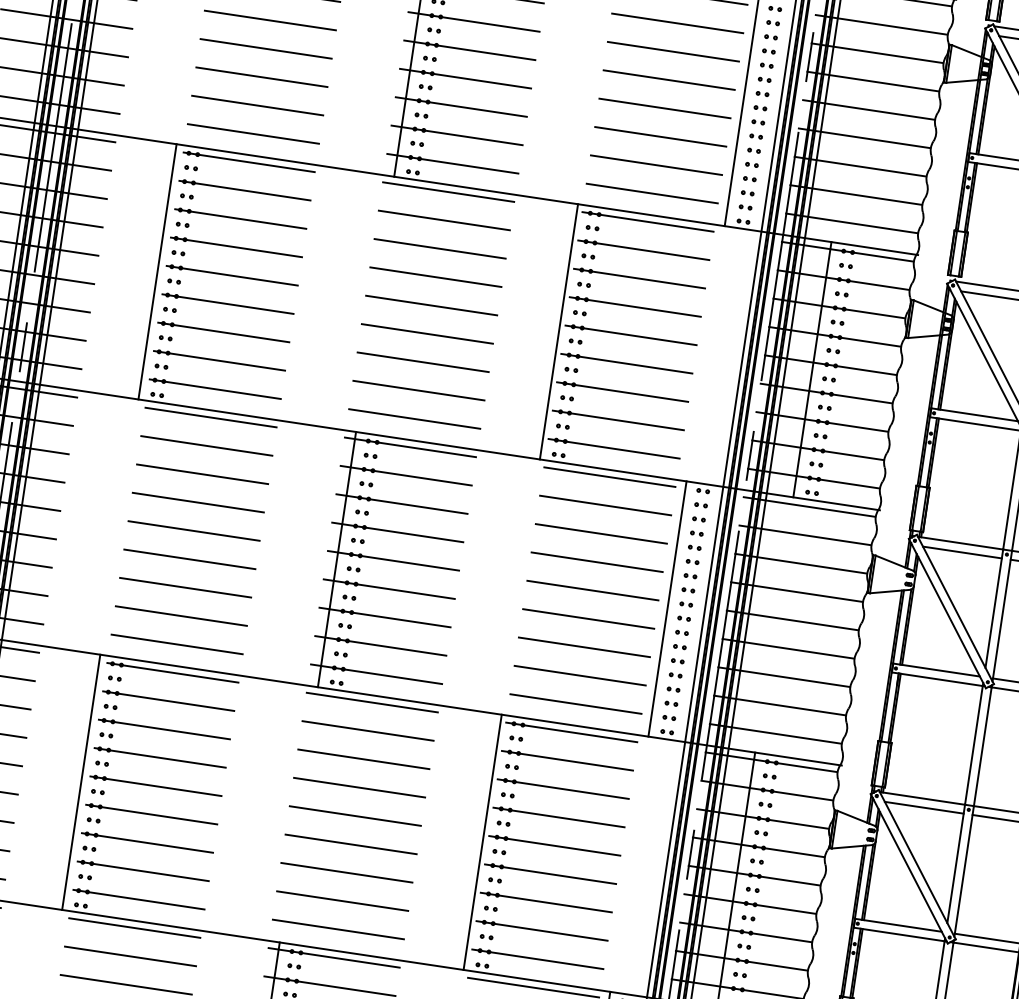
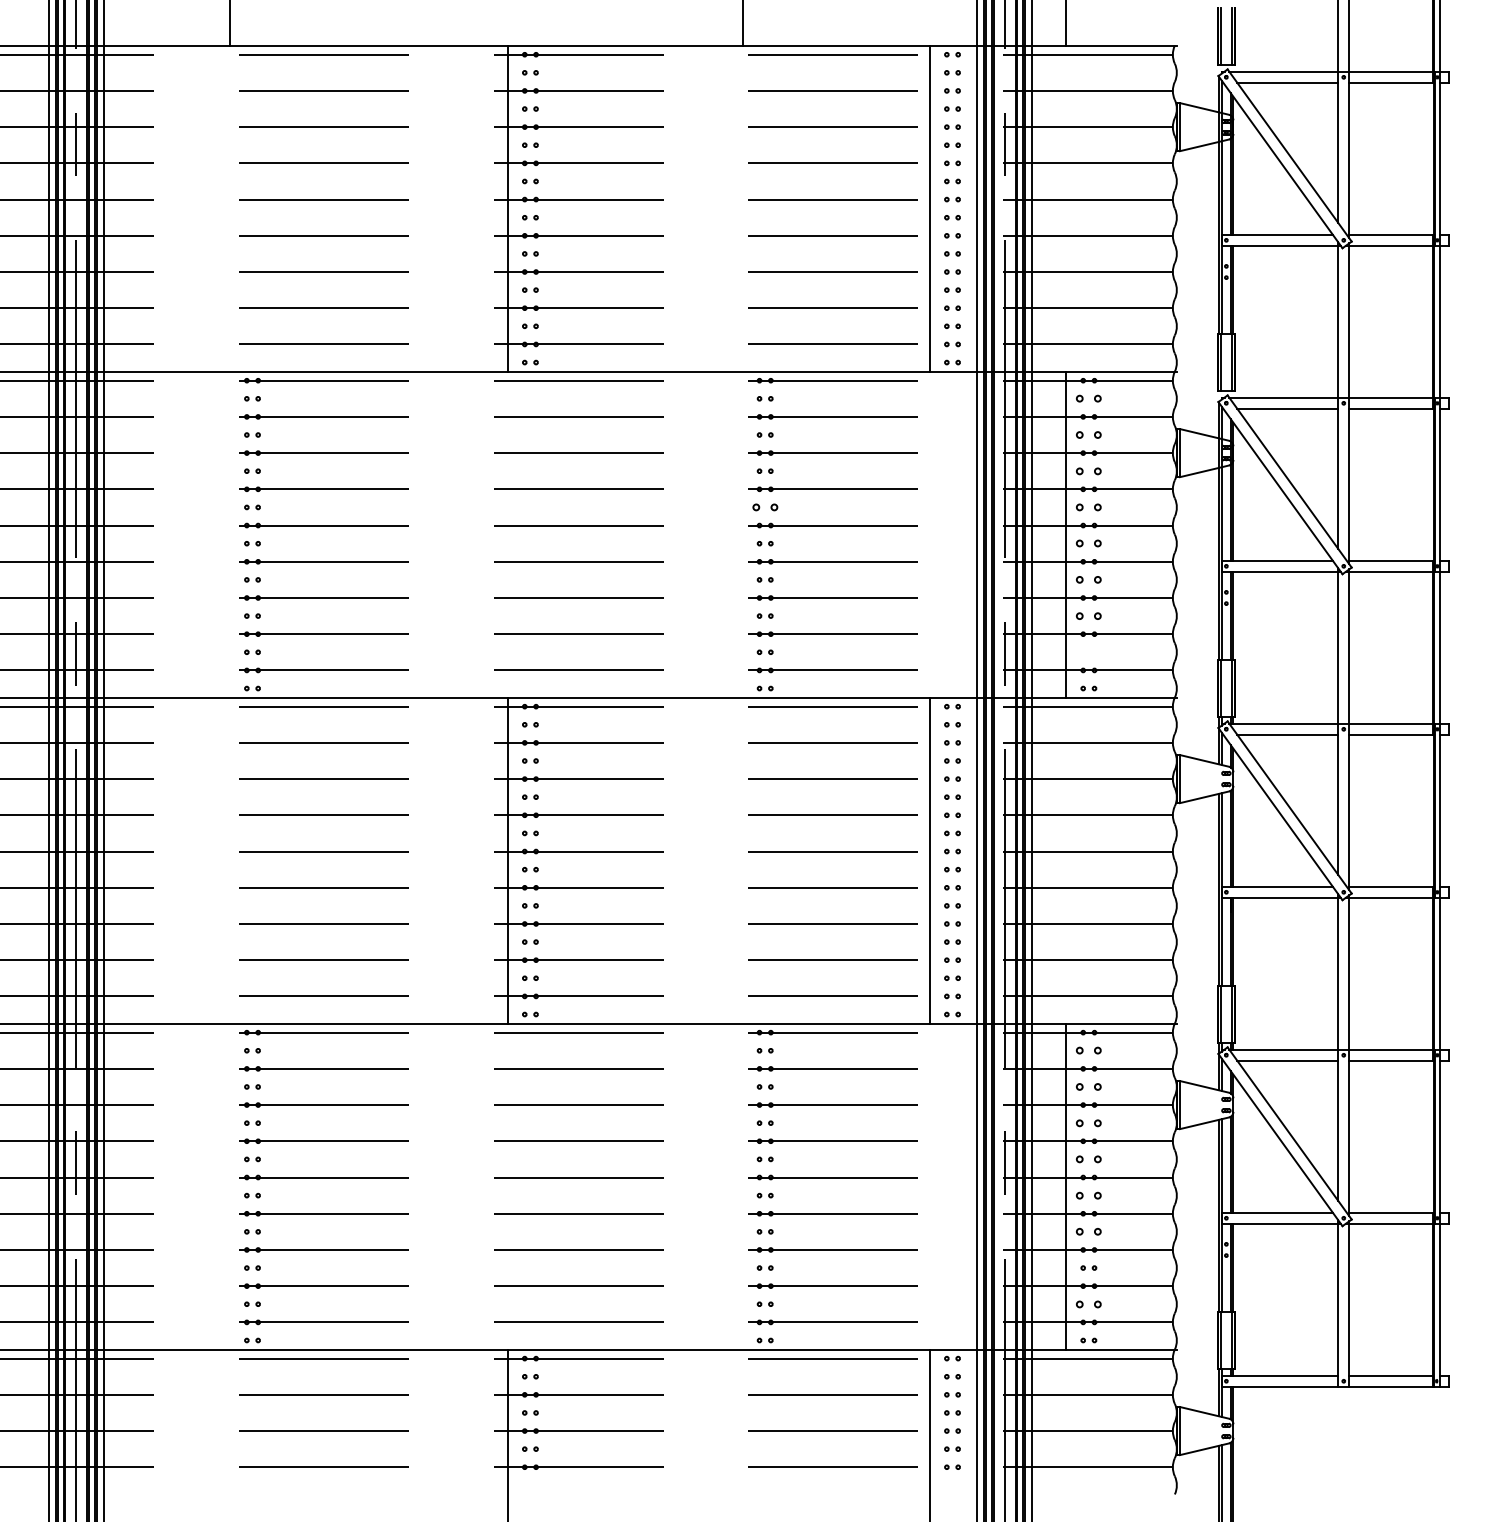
part: (845, 265) -> (1088, 398), size x1.6
line: (157, 271) -> (229, 534), removed
part: (841, 293) -> (1088, 434), size x1.6
part: (579, 313) -> (764, 507), size x1.6
part: (837, 322) -> (1088, 470), size x1.6
line: (558, 331) -> (742, 534), removed
part: (833, 351) -> (1088, 507), size x1.6
part: (828, 379) -> (1088, 543), size x1.6
part: (824, 407) -> (1088, 579), size x1.6
part: (820, 435) -> (1088, 615), size x1.6
part: (816, 463) -> (1088, 651), removed
part: (769, 776) -> (1088, 1050), size x1.6
line: (80, 782) -> (229, 1186), removed
part: (765, 804) -> (1088, 1086), size x1.6
part: (761, 832) -> (1088, 1122), size x1.6
line: (482, 842) -> (742, 1186), removed
part: (756, 861) -> (1088, 1159), size x1.6
part: (752, 889) -> (1088, 1195), size x1.6
part: (748, 917) -> (1088, 1231), size x1.6
part: (739, 974) -> (1088, 1303), size x1.6

